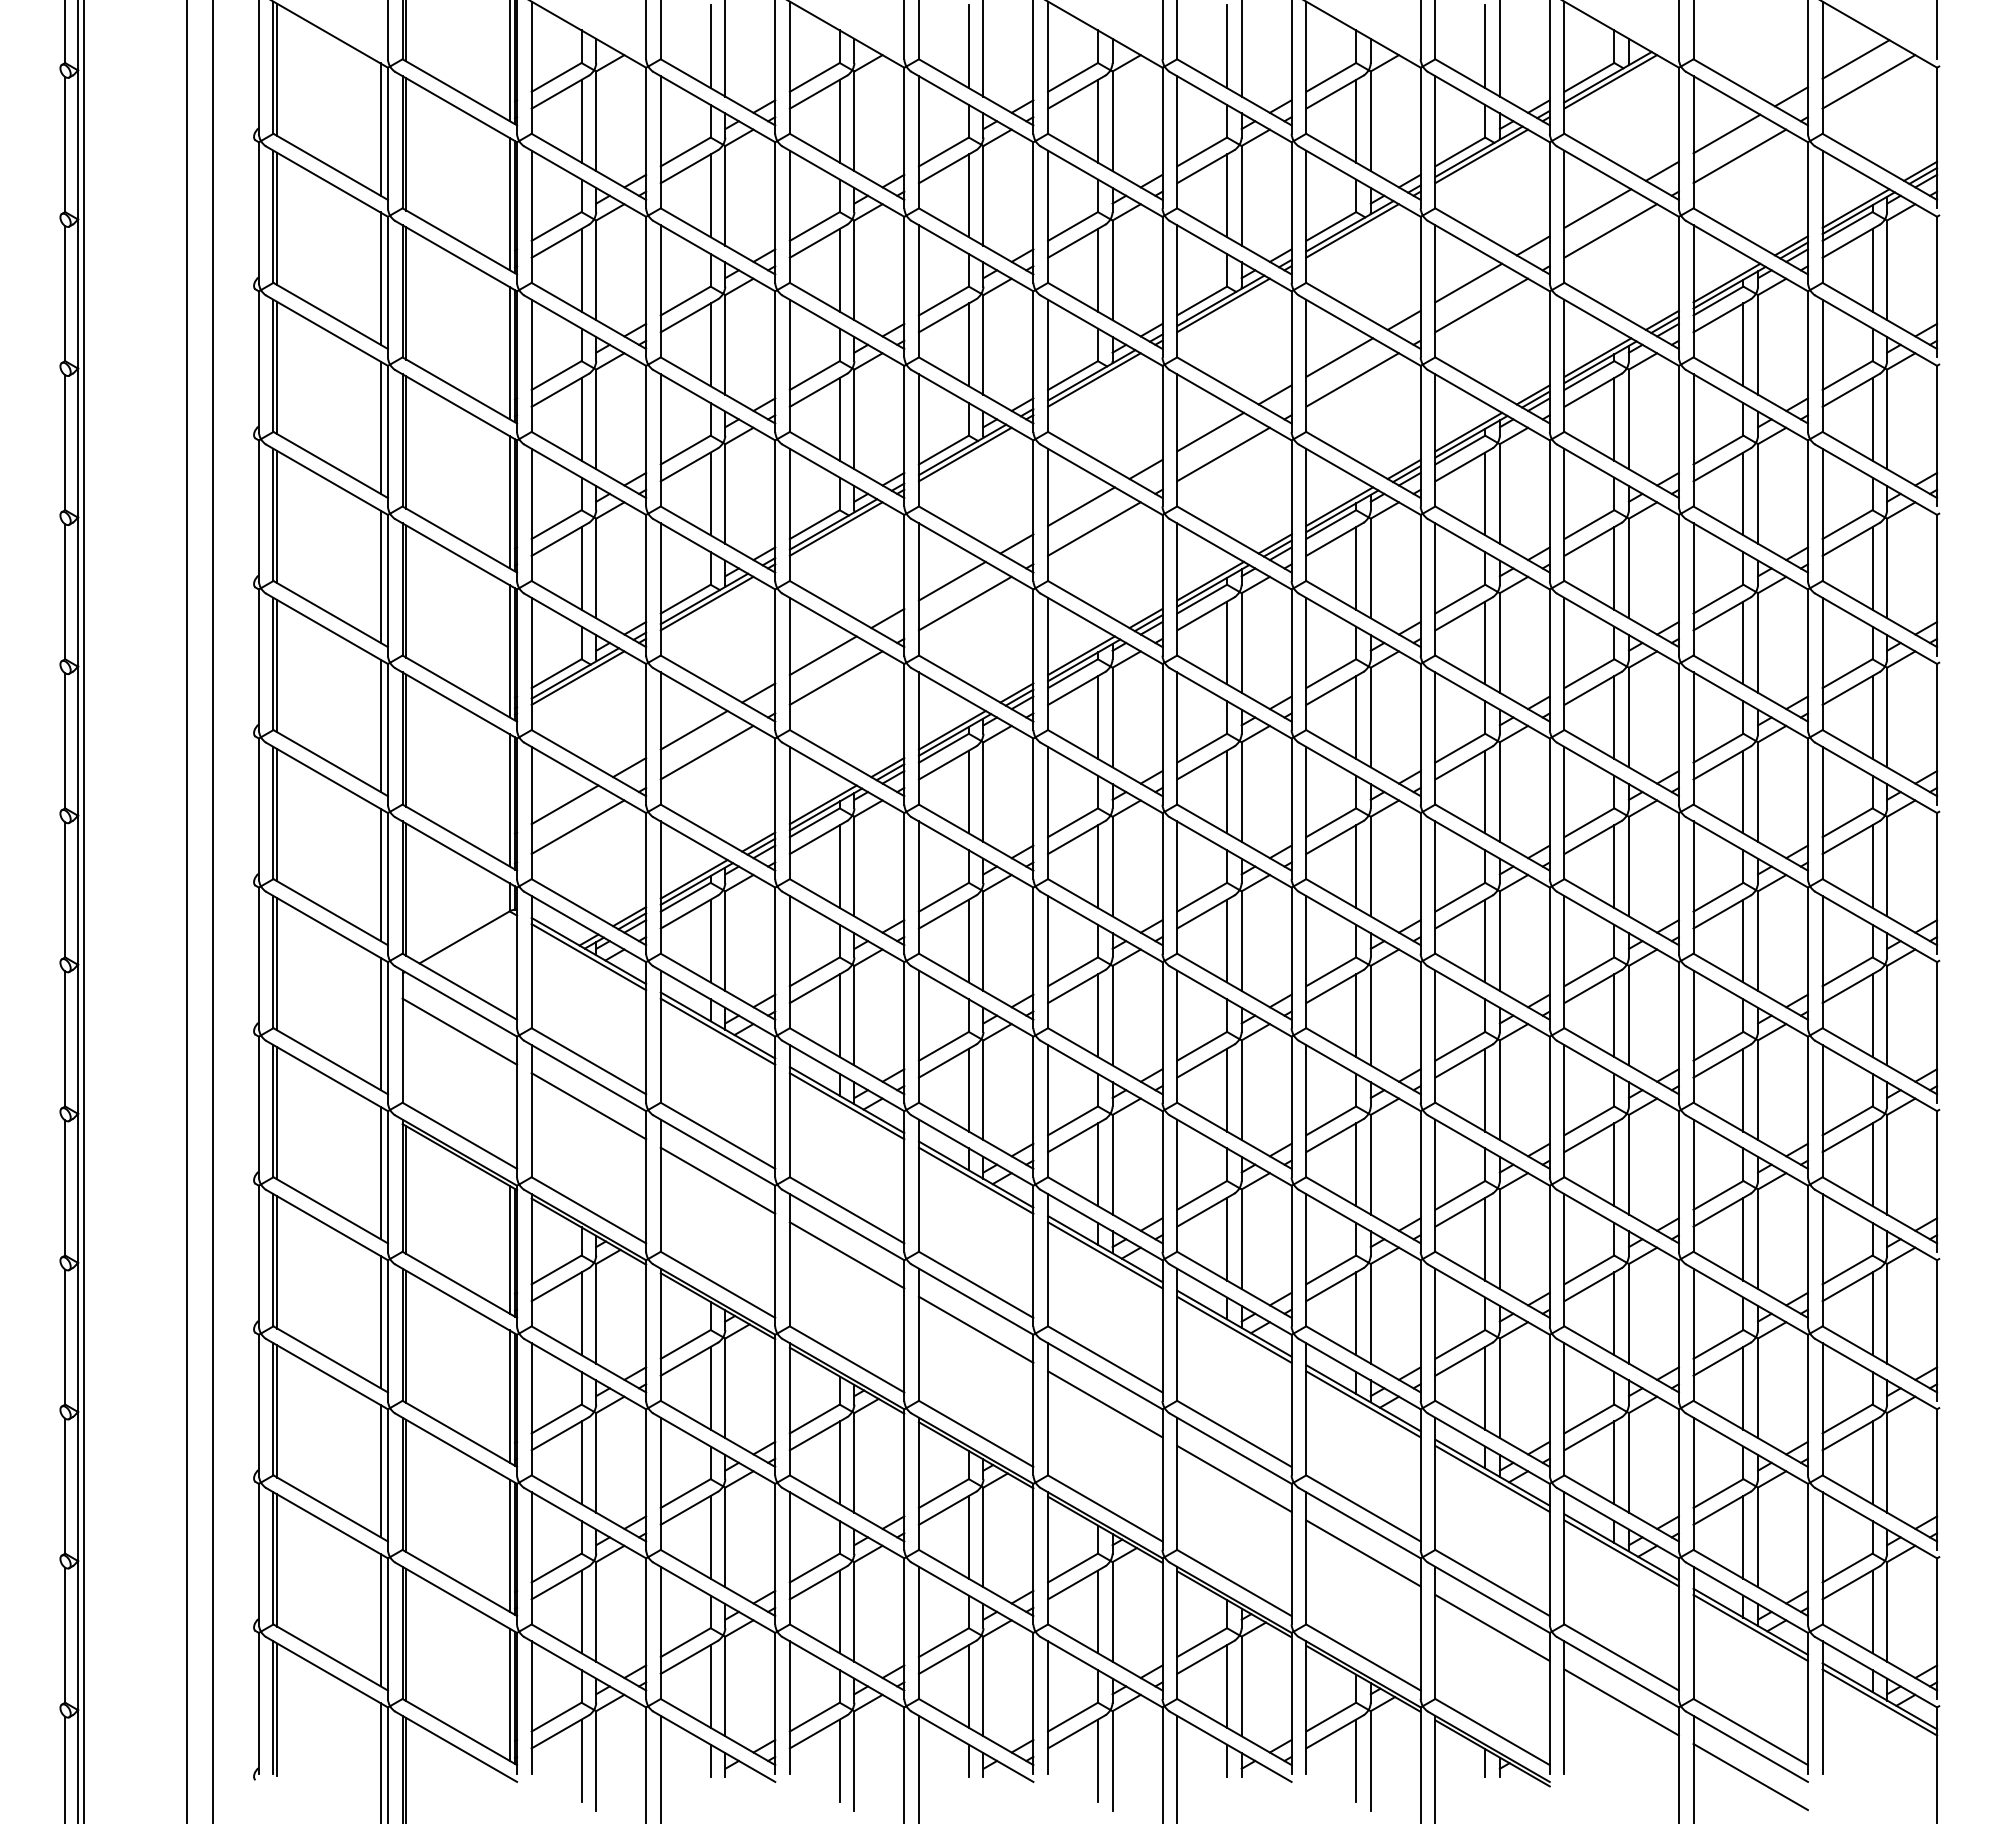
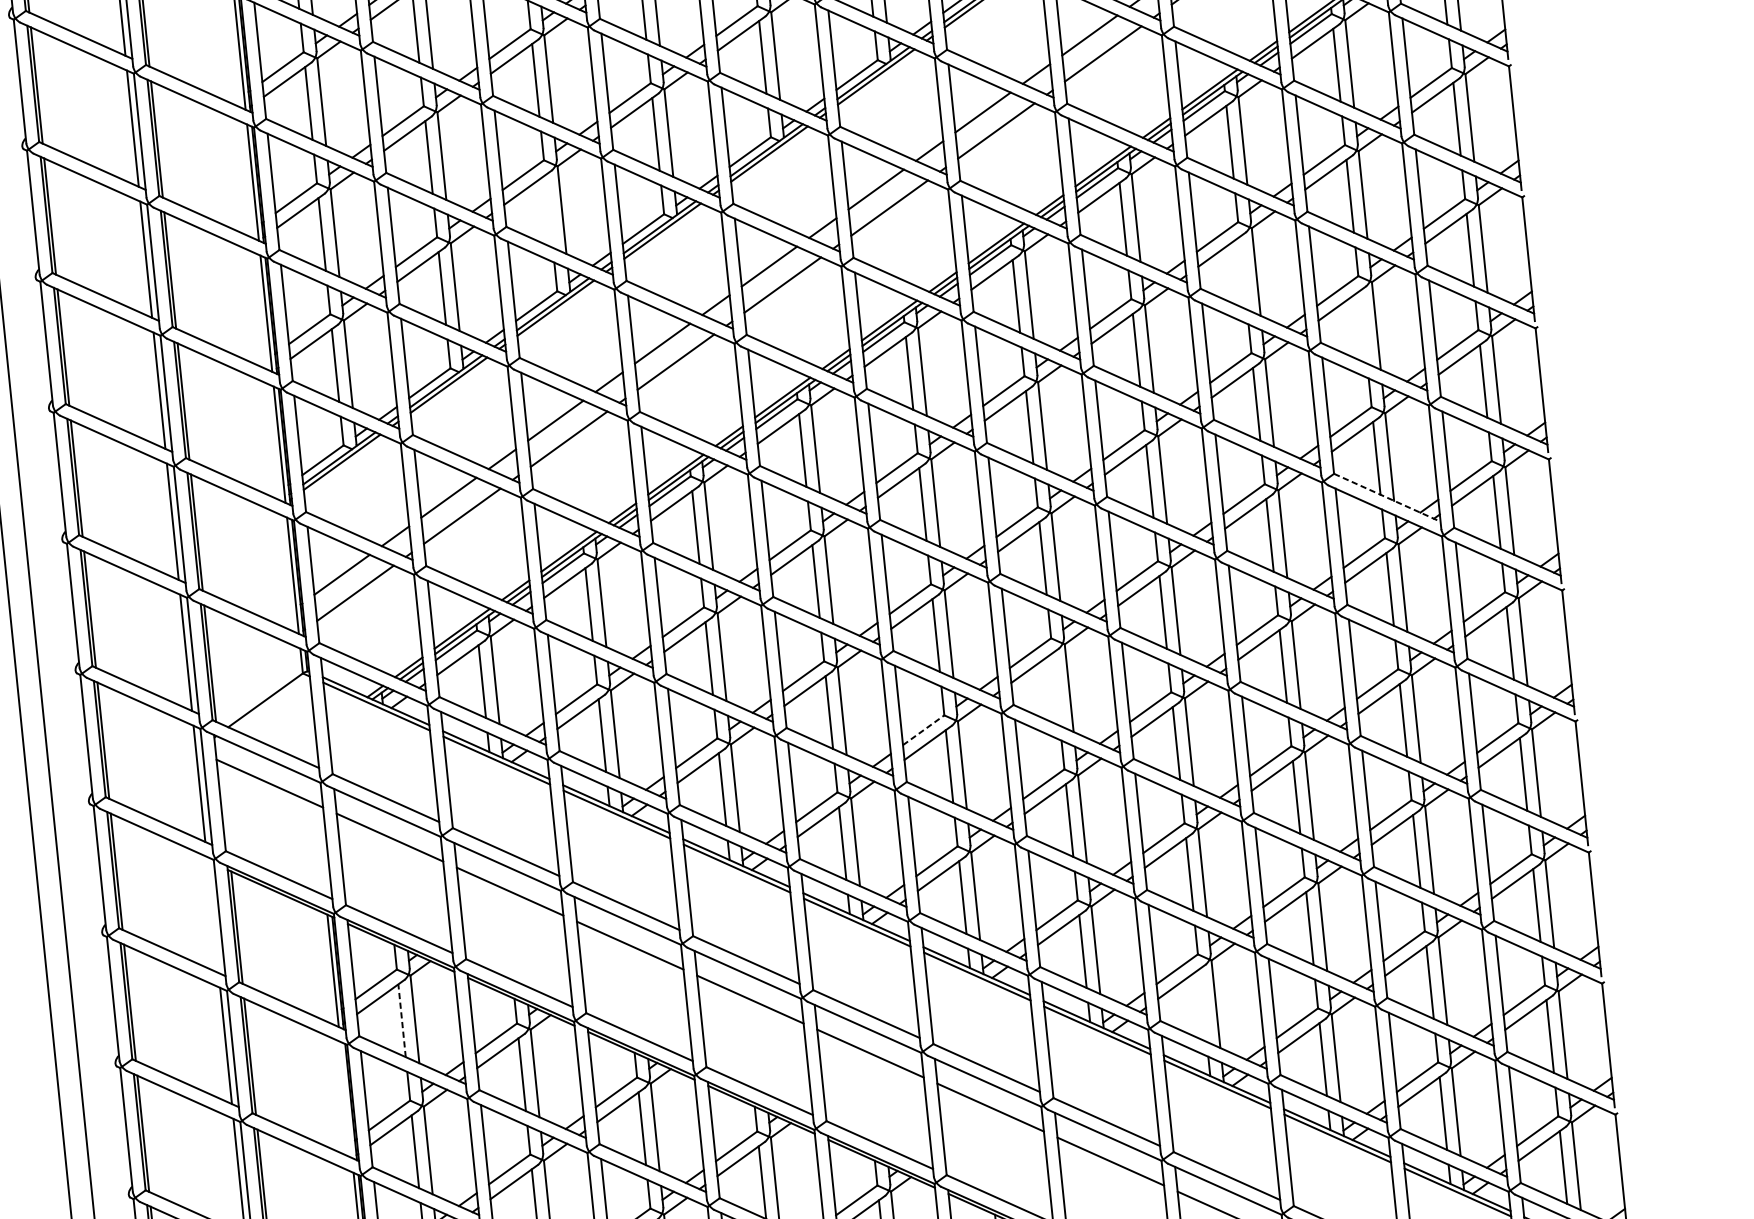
line: (839, 419) -> (548, 211), removed
line: (1614, 568) -> (1243, 273), removed
line: (1743, 642) -> (1363, 326), removed
line: (1751, 837) -> (1387, 497), solid -> dashed
line: (1356, 1015) -> (1056, 689), removed
line: (1202, 1046) -> (924, 730), solid -> dashed
line: (380, 1172) -> (212, 914), removed
line: (581, 1313) -> (401, 1020), solid -> dashed
line: (1485, 1387) -> (1203, 1004), removed
line: (509, 1396) -> (346, 1099), removed

